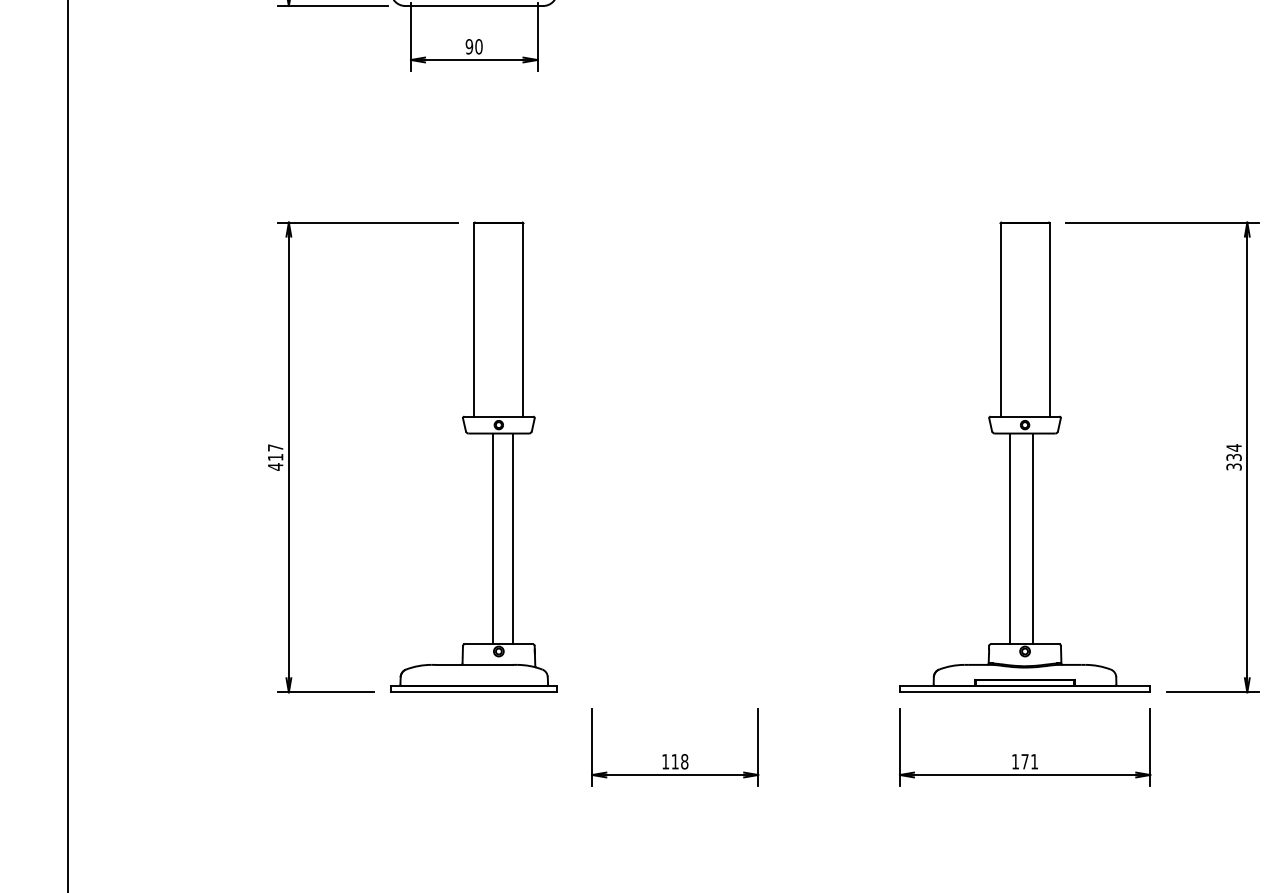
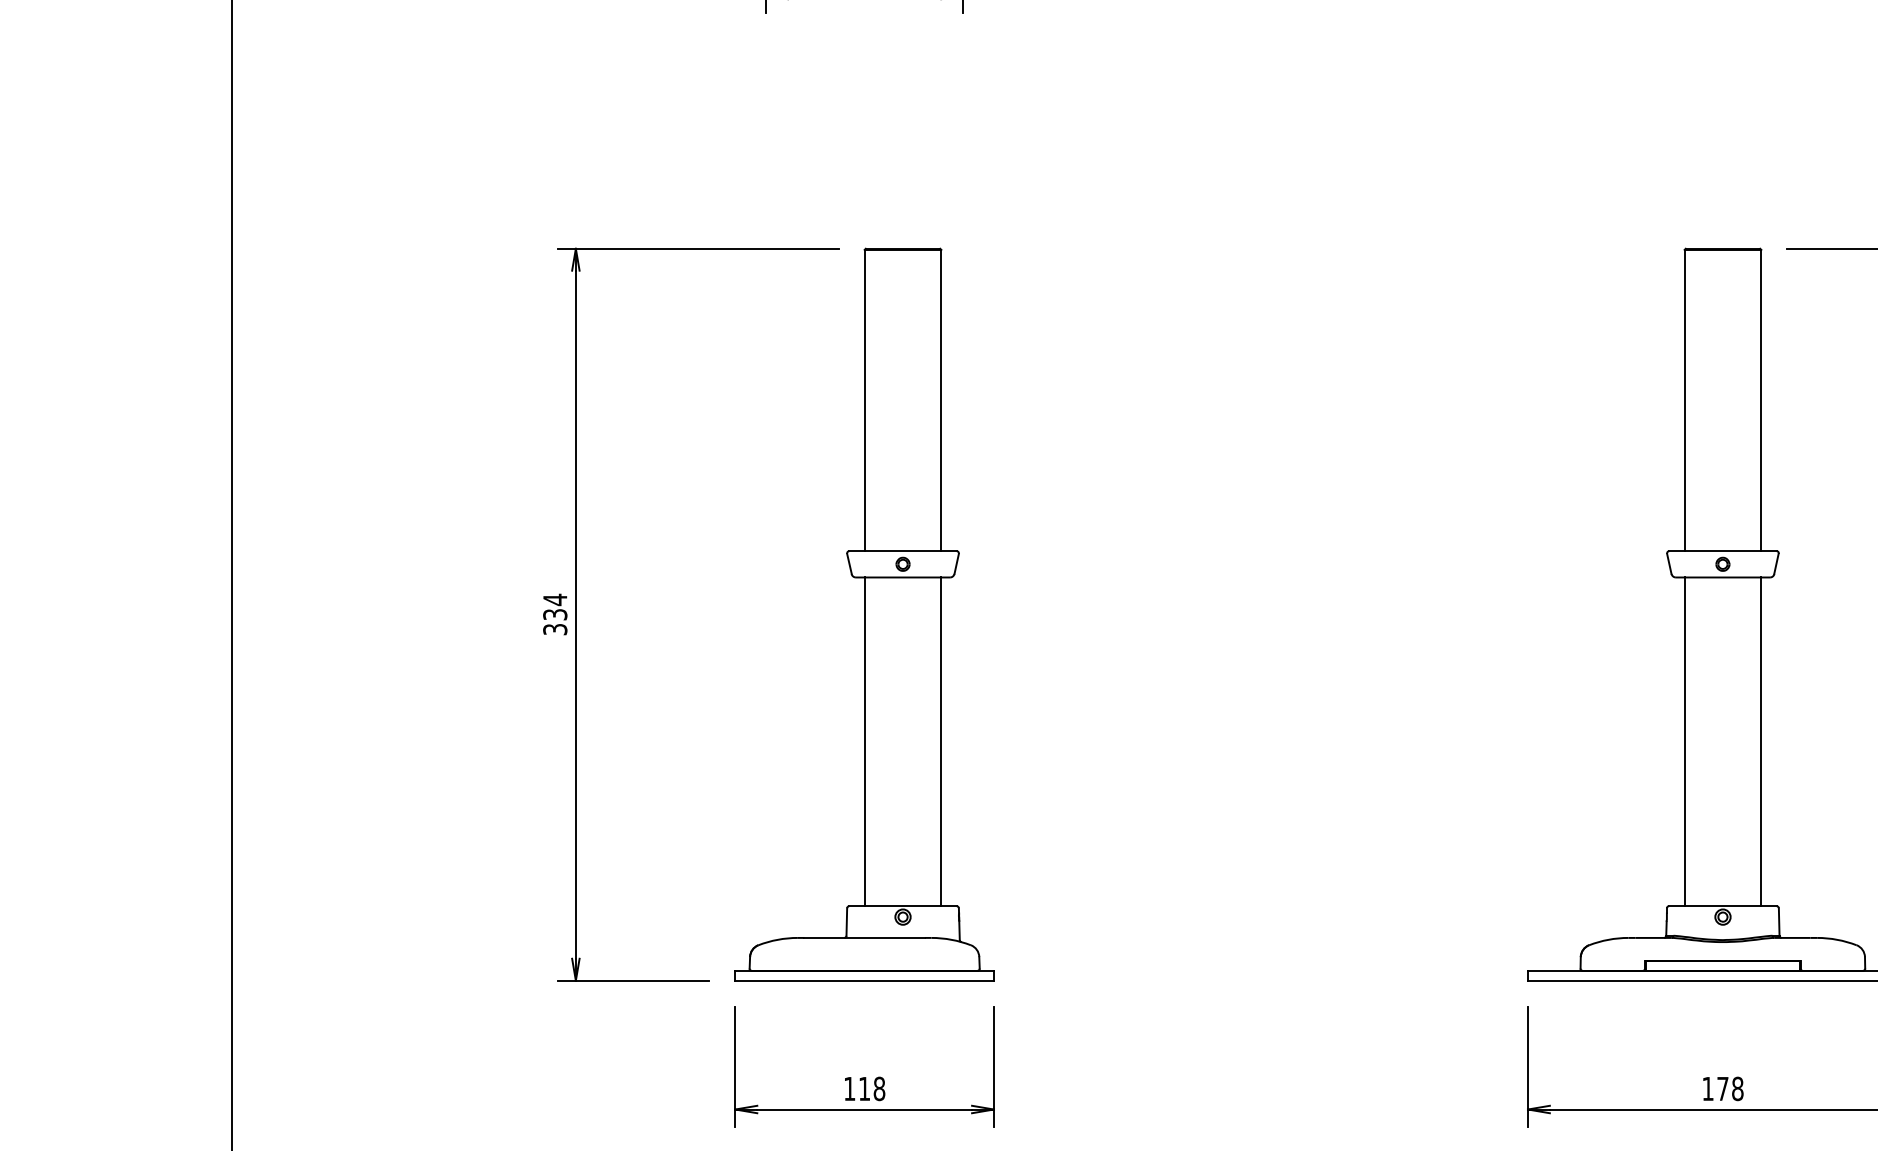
text: (275, 457) -> (555, 614), 417 -> 334
line: (493, 538) -> (941, 741), moved
line: (513, 538) -> (865, 741), moved
line: (1009, 538) -> (1760, 741), moved
line: (1032, 538) -> (1684, 741), moved
part: (675, 754) -> (865, 1077), moved
text: (1034, 761) -> (1737, 1088), 171 -> 178

